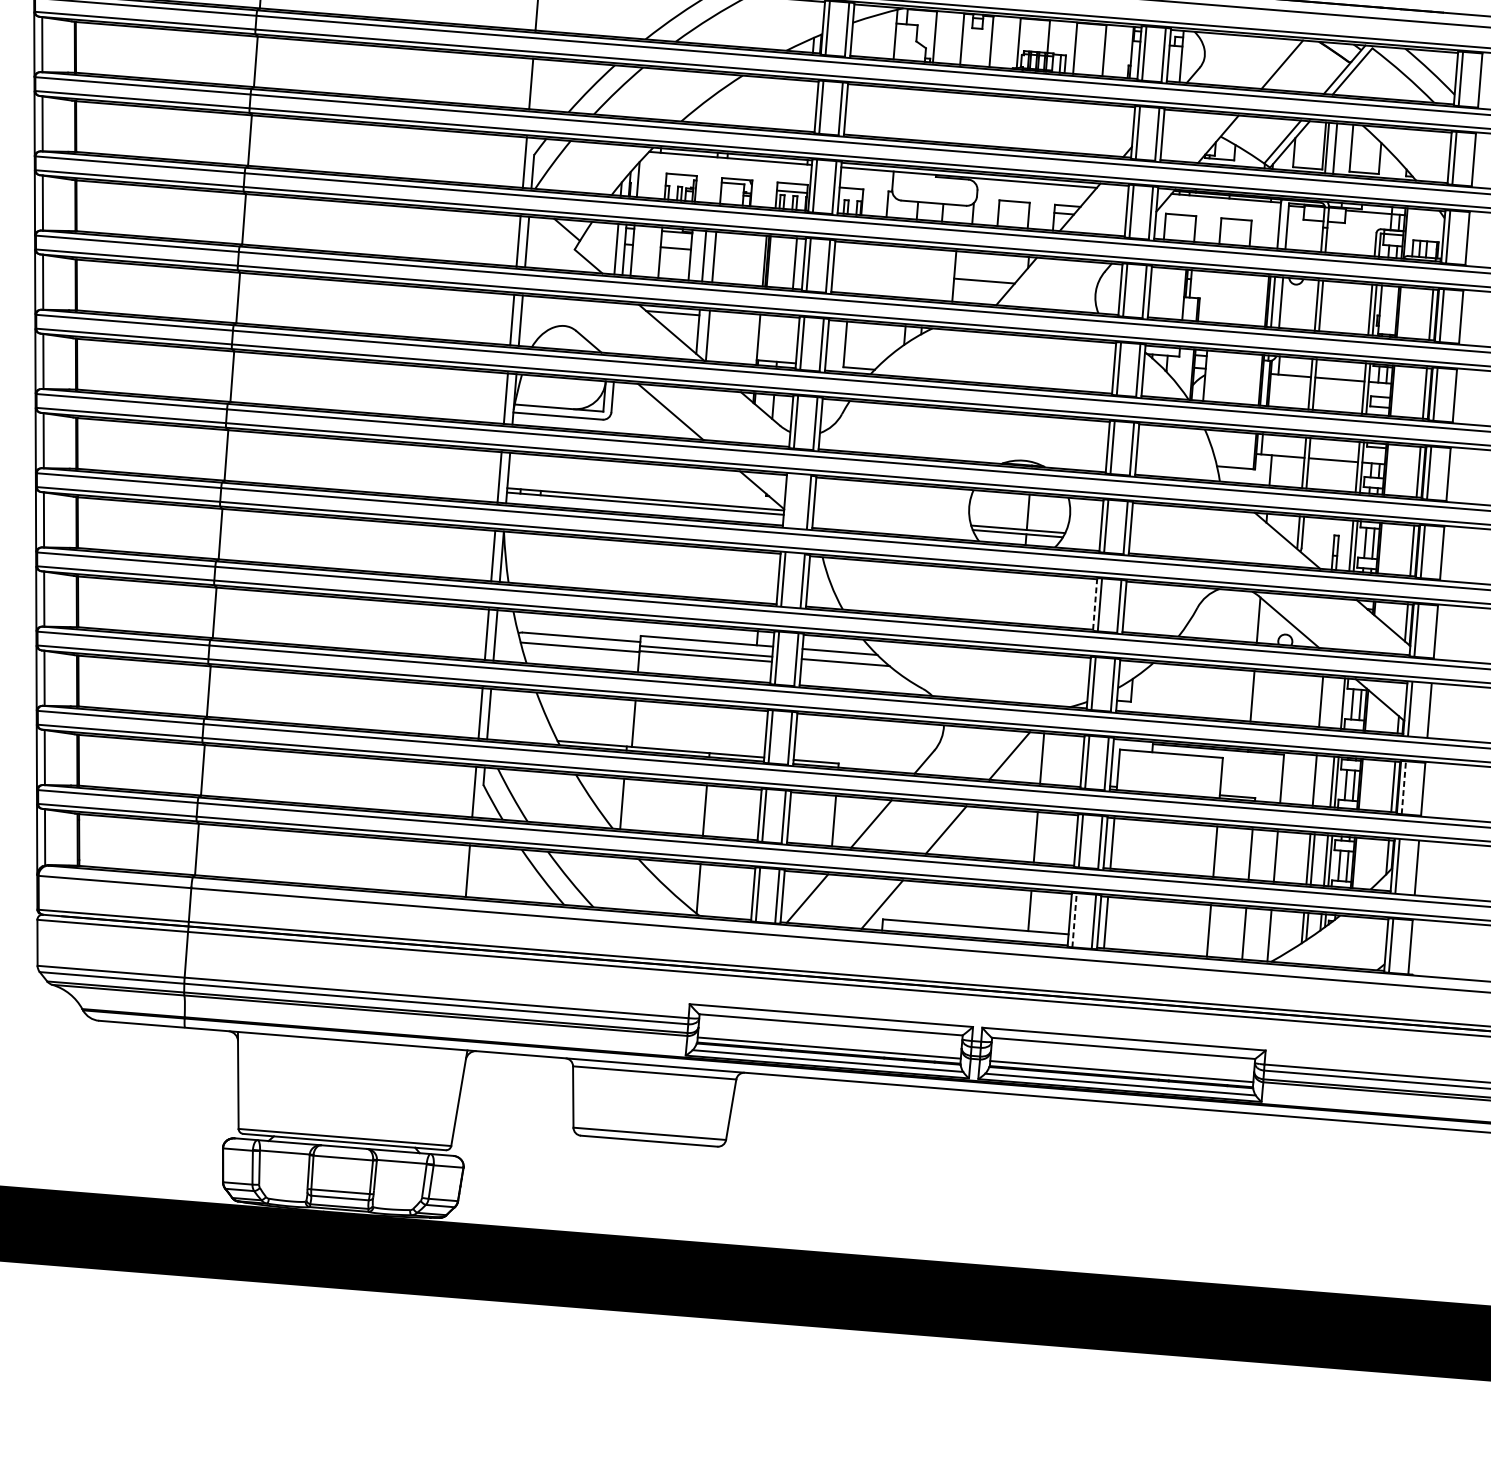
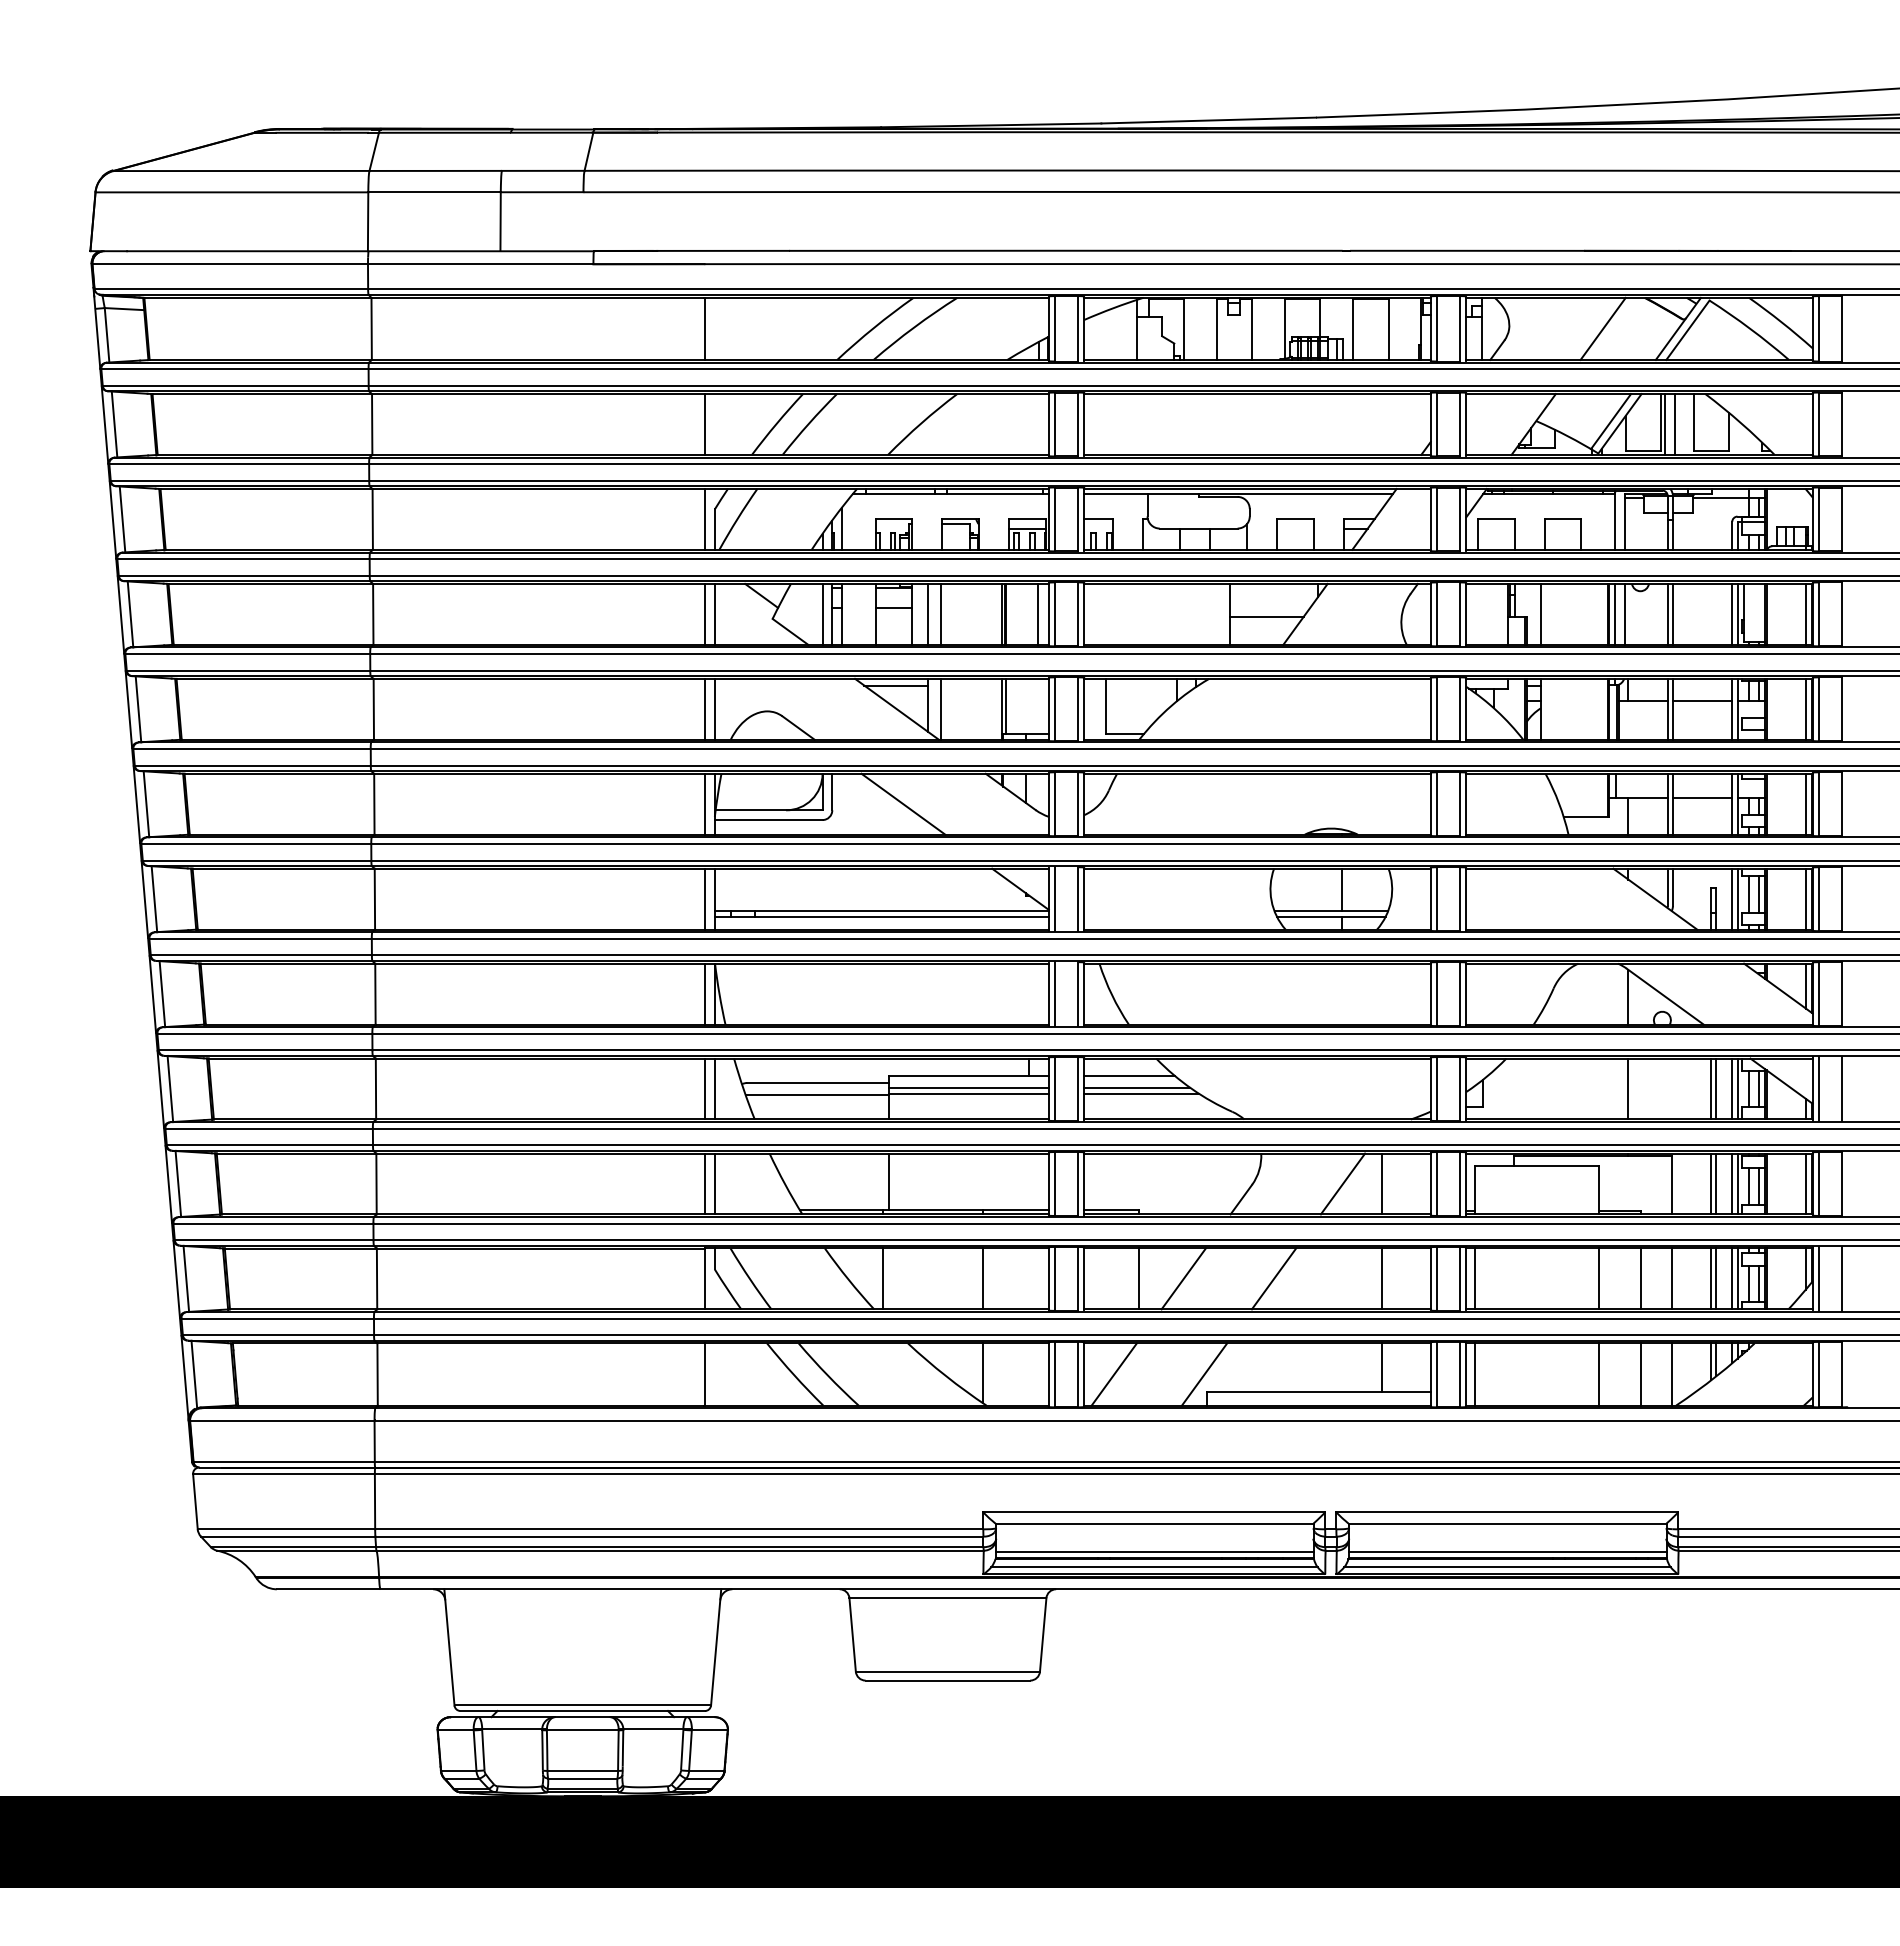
line: (1211, 296) -> (1540, 613), added
line: (762, 337) -> (1006, 705), added
line: (789, 501) -> (1054, 899), added
line: (1094, 604) -> (1430, 994), dashed -> solid
line: (848, 667) -> (1141, 1093), added
line: (1325, 701) -> (1716, 1088), added
line: (1338, 702) -> (1732, 1088), added
line: (1319, 780) -> (1716, 1183), added
line: (1403, 788) -> (1818, 1184), dashed -> solid
line: (1074, 920) -> (1436, 1374), dashed -> solid

